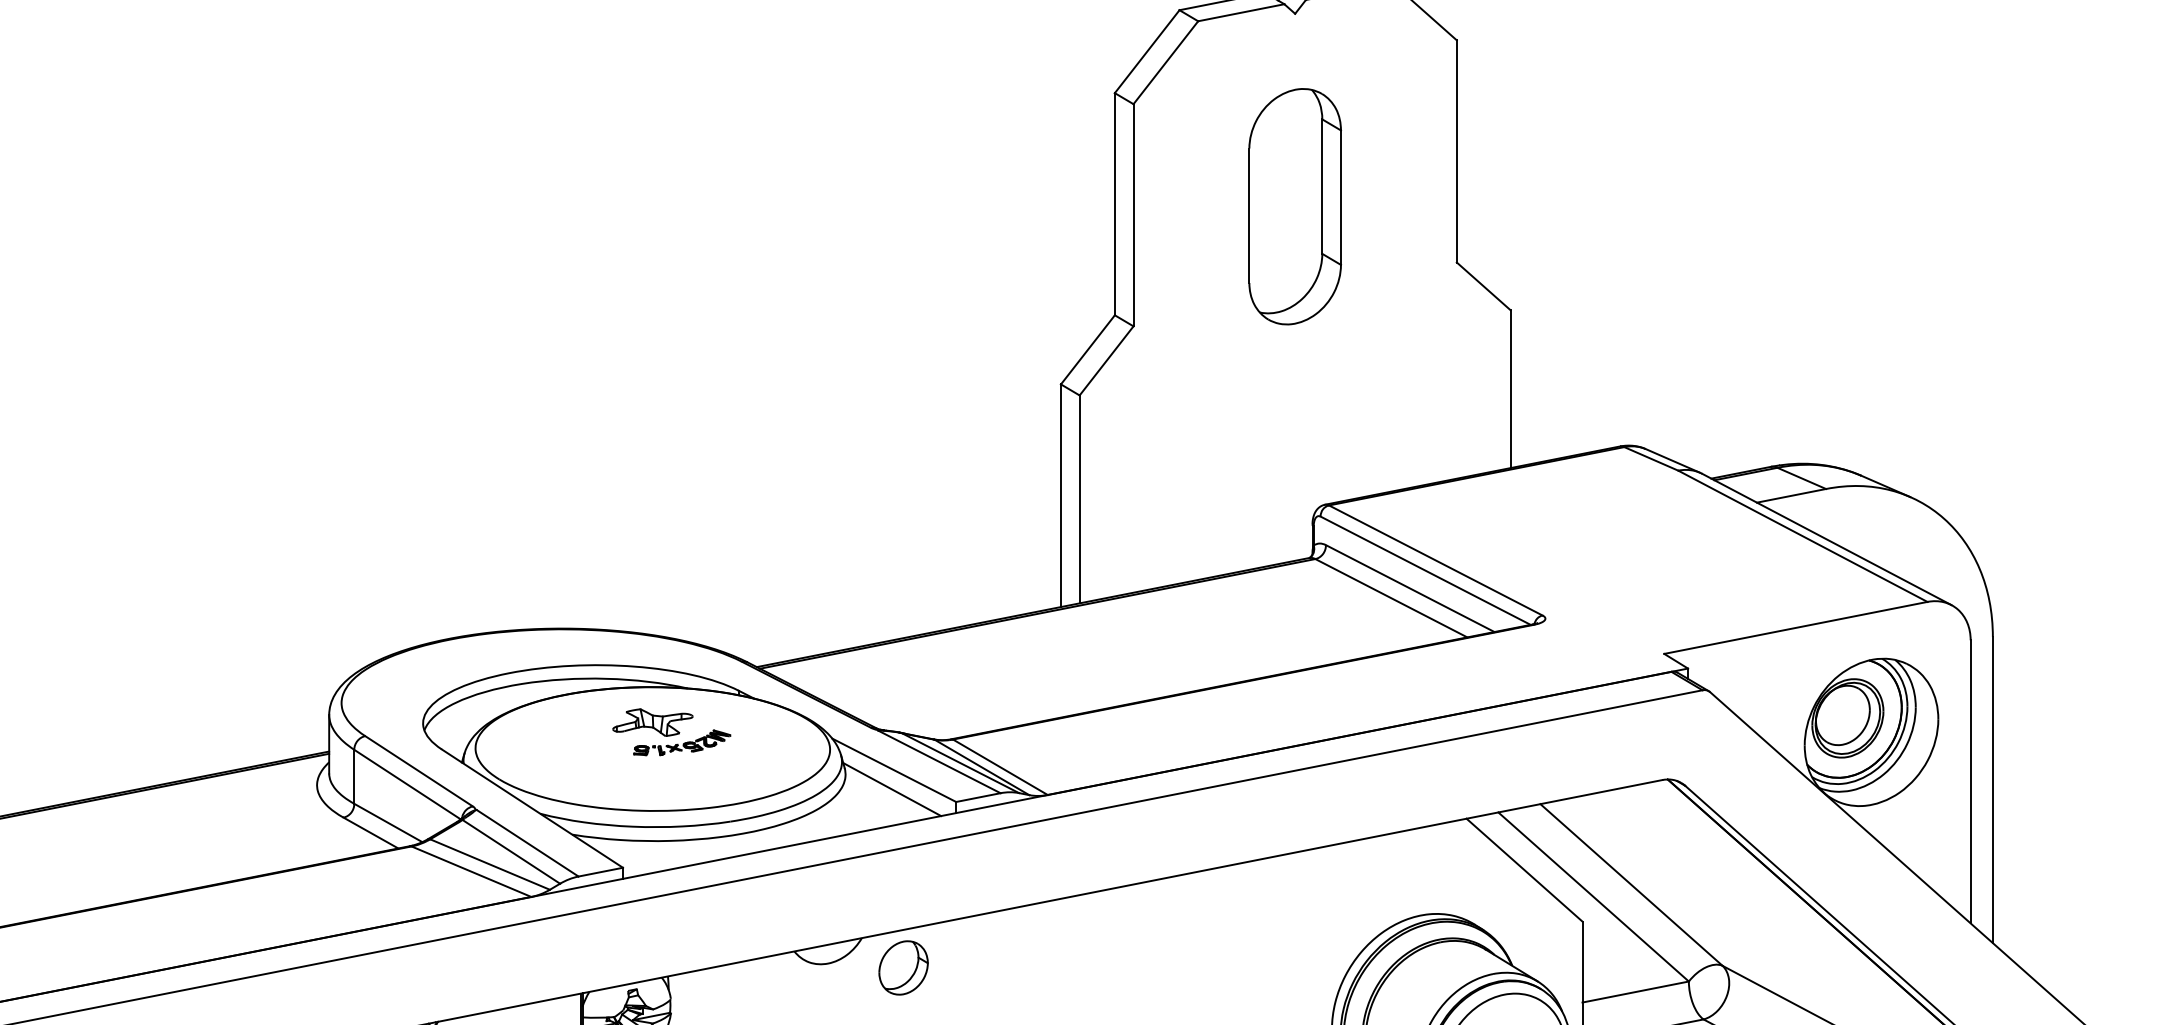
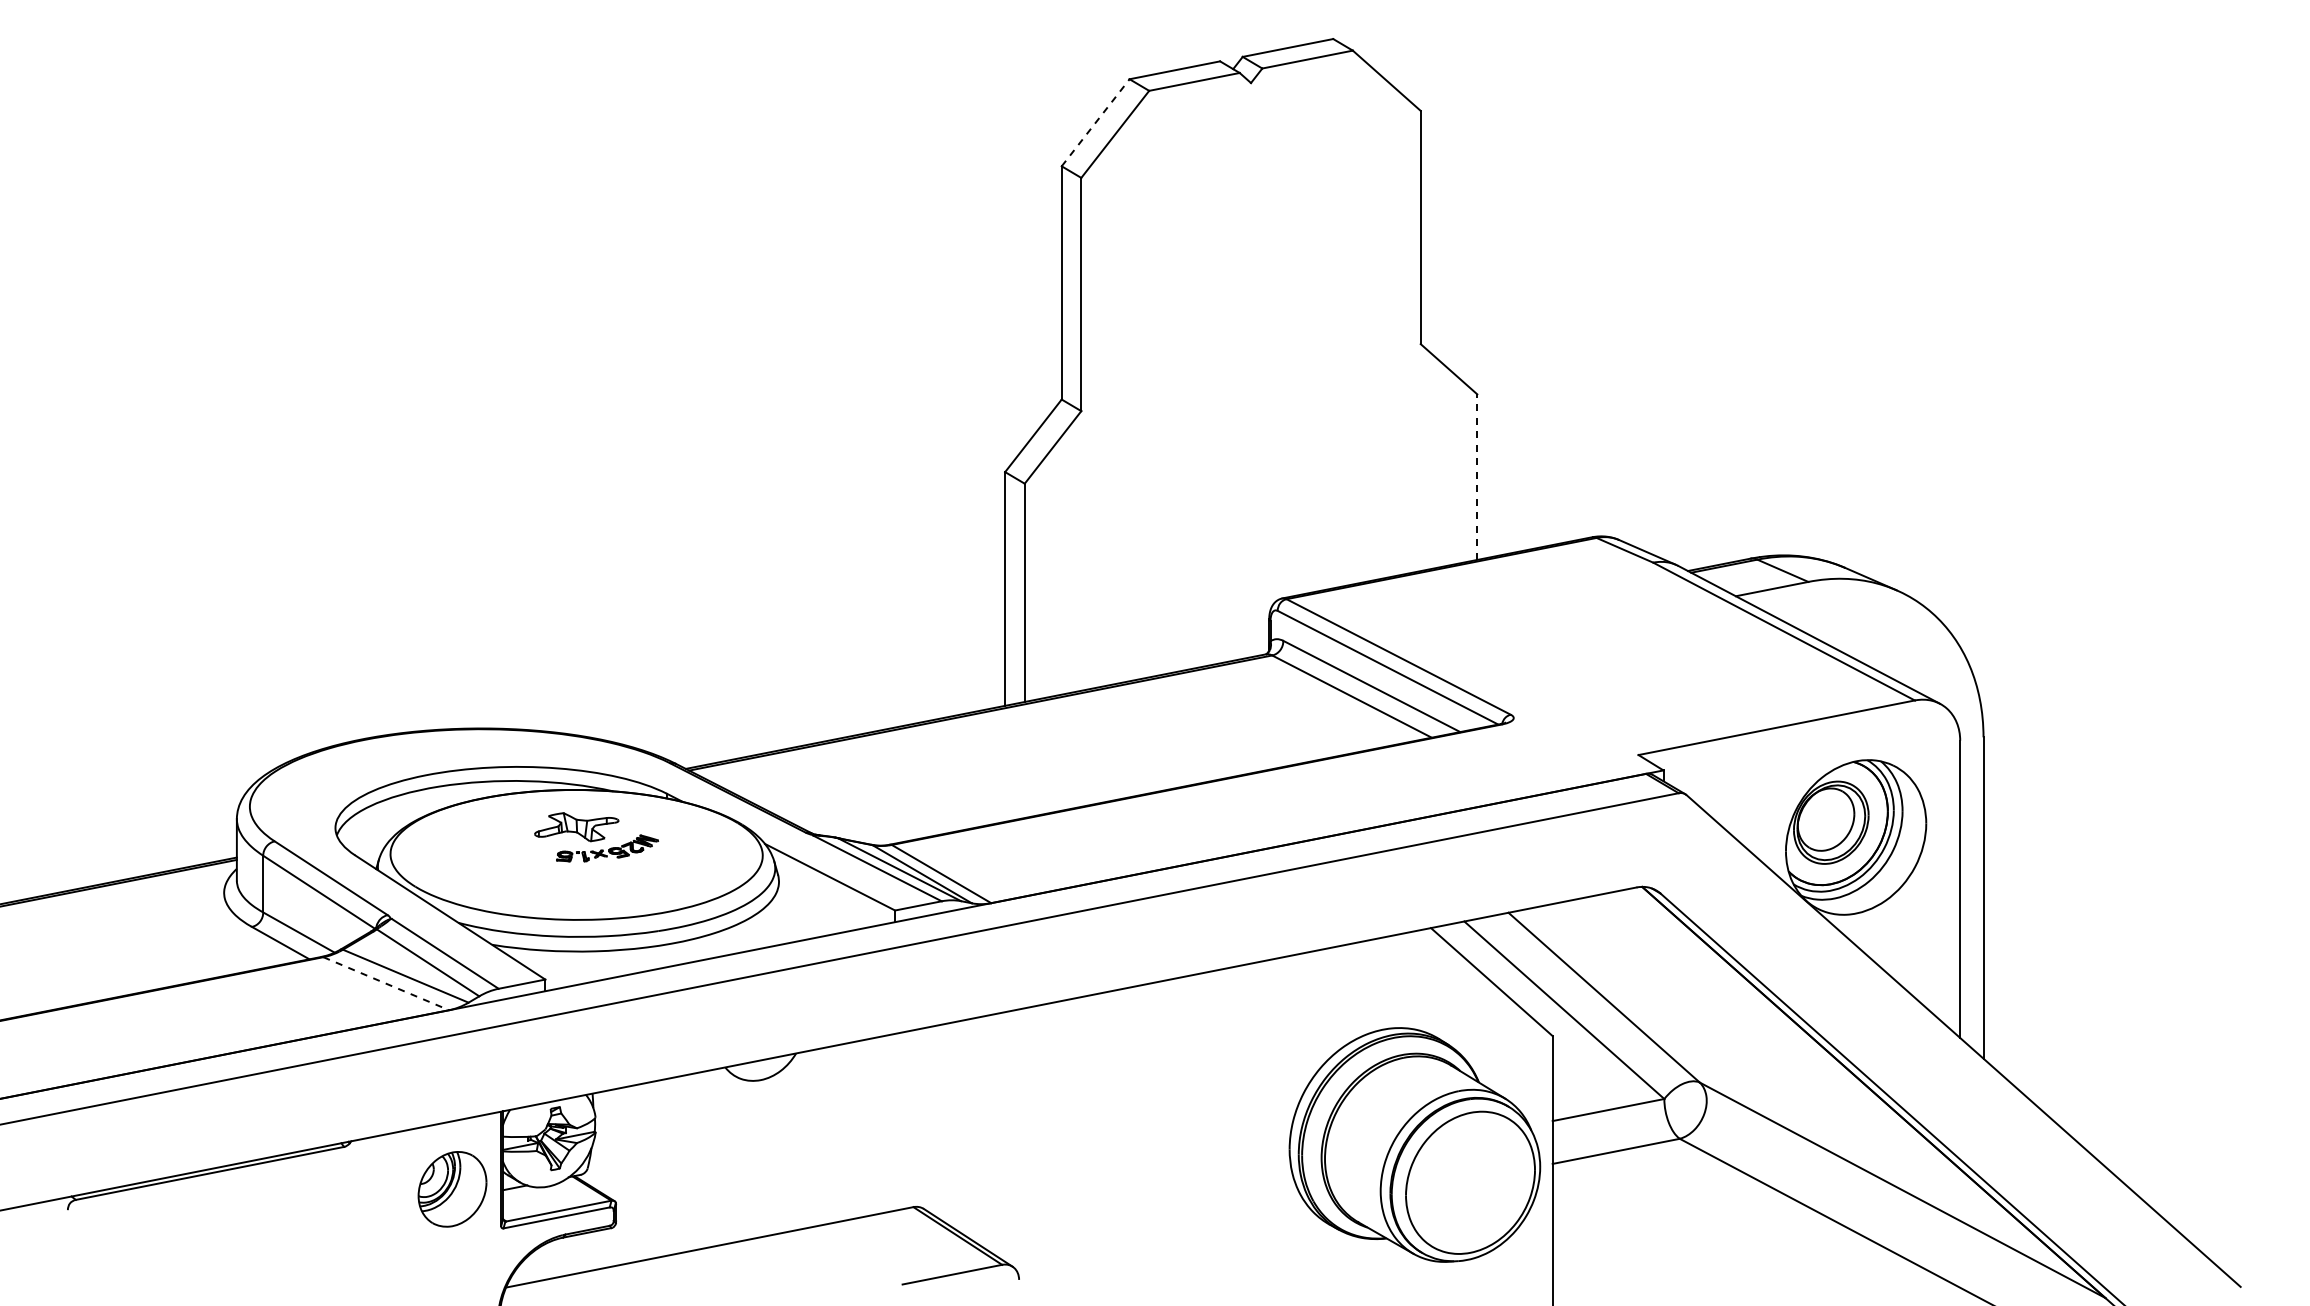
line: (1147, 51) -> (1095, 122), solid -> dashed
part: (1295, 206) -> (1251, 285), removed
line: (1510, 389) -> (1477, 477), solid -> dashed
line: (891, 789) -> (827, 897), removed
line: (471, 871) -> (386, 983), solid -> dashed
part: (903, 967) -> (839, 1084), removed

